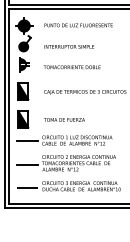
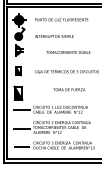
text: (71, 67) -> (67, 52), moved
part: (23, 91) -> (18, 71), size x0.6
text: (64, 119) -> (69, 89), moved

